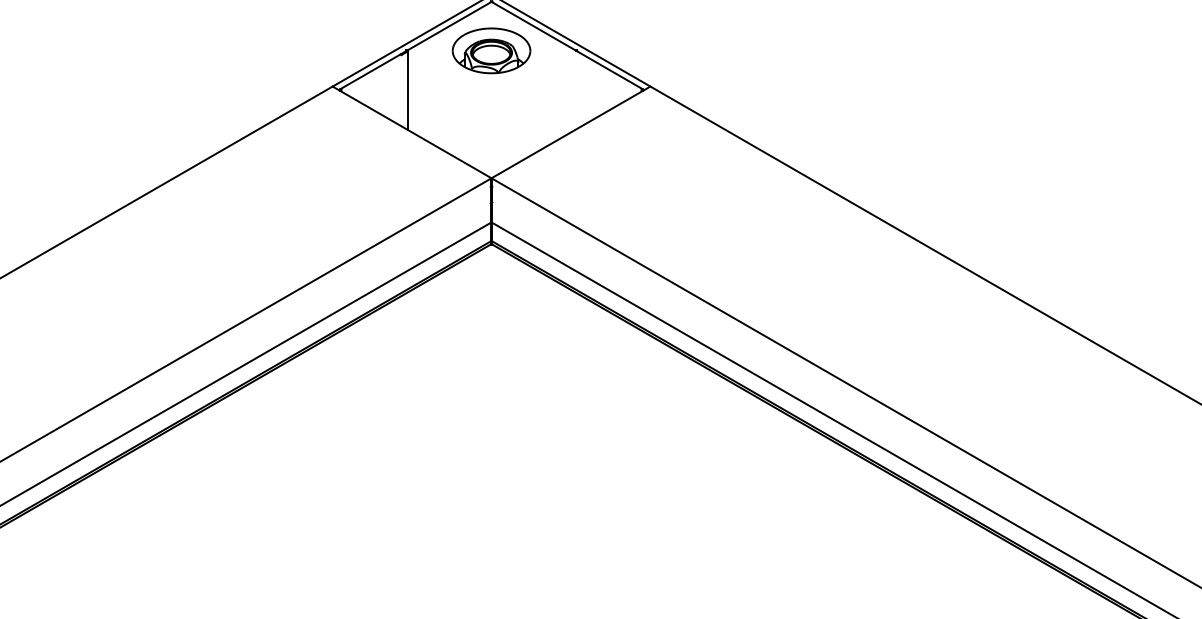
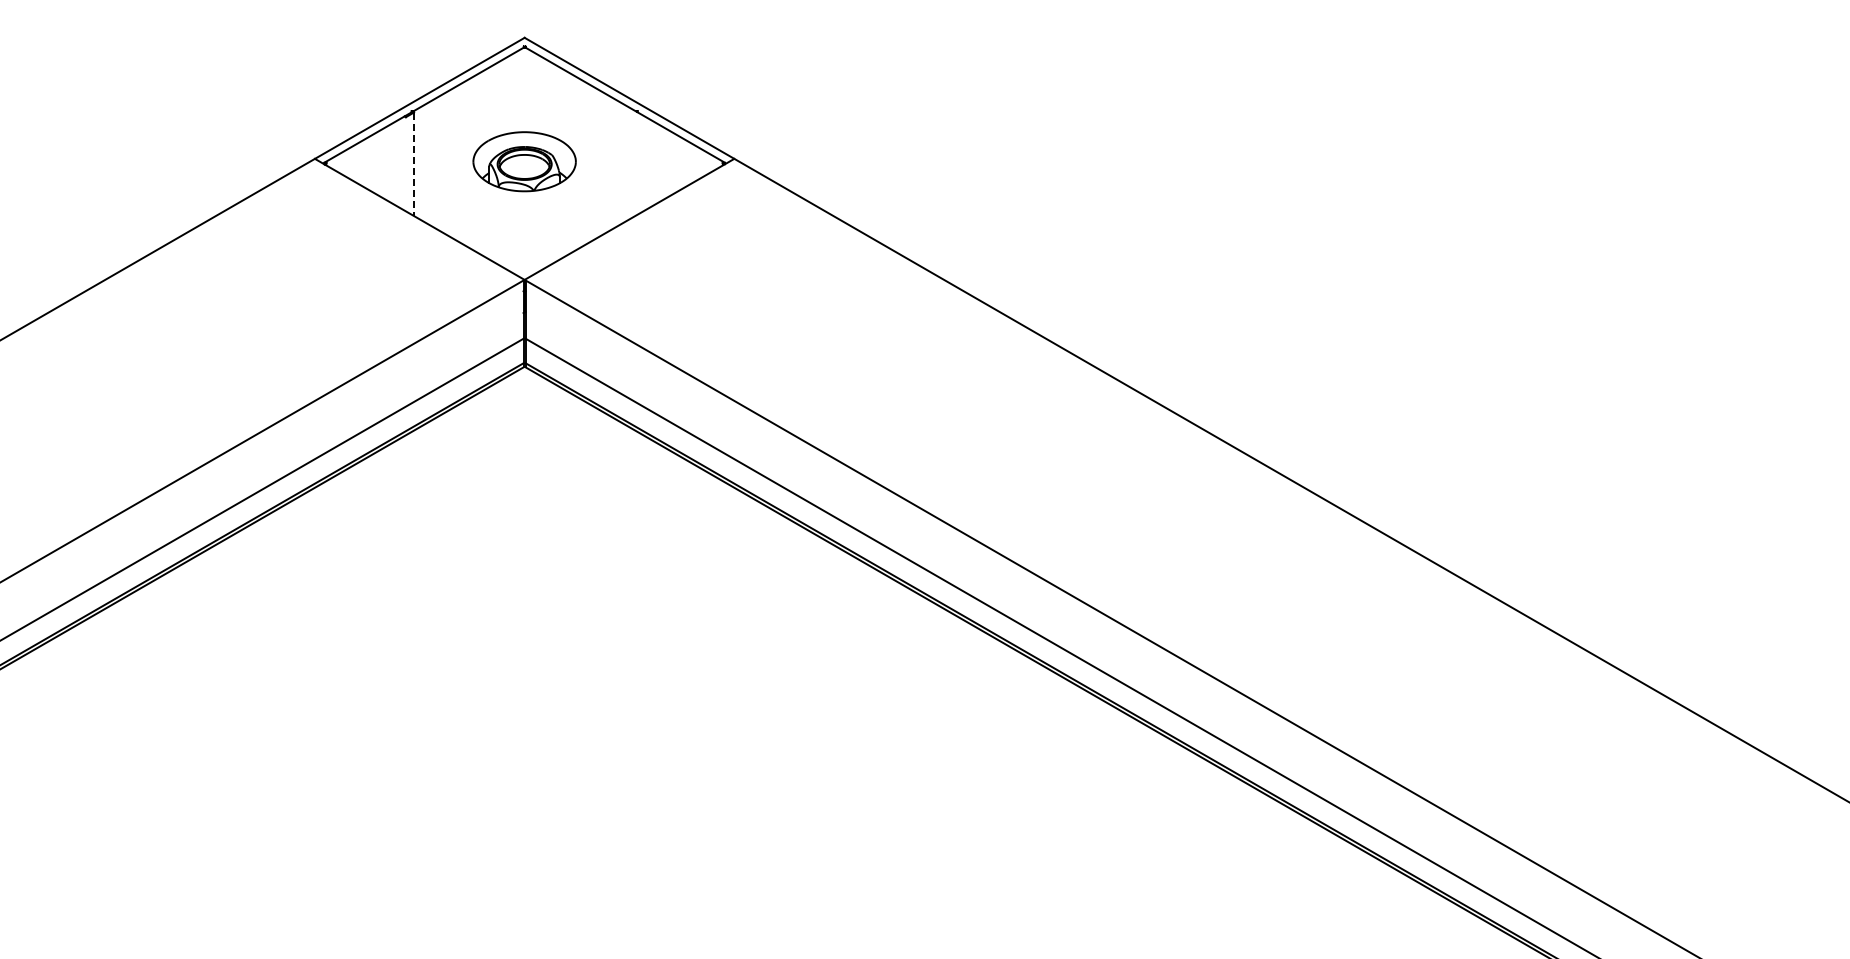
part: (491, 50) -> (524, 161), moved
line: (407, 90) -> (413, 164), solid -> dashed

